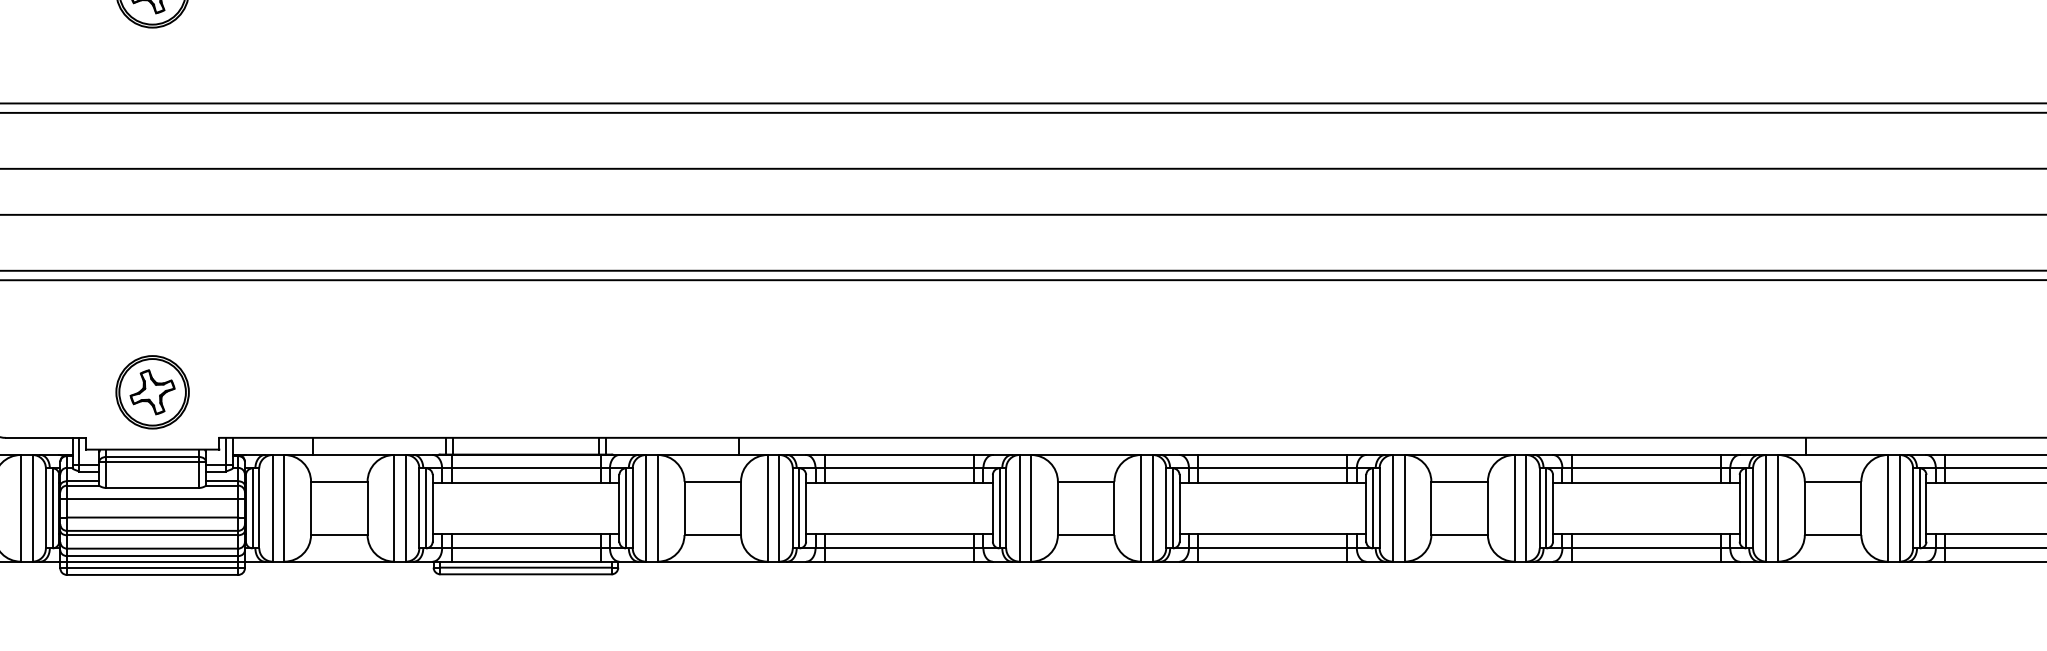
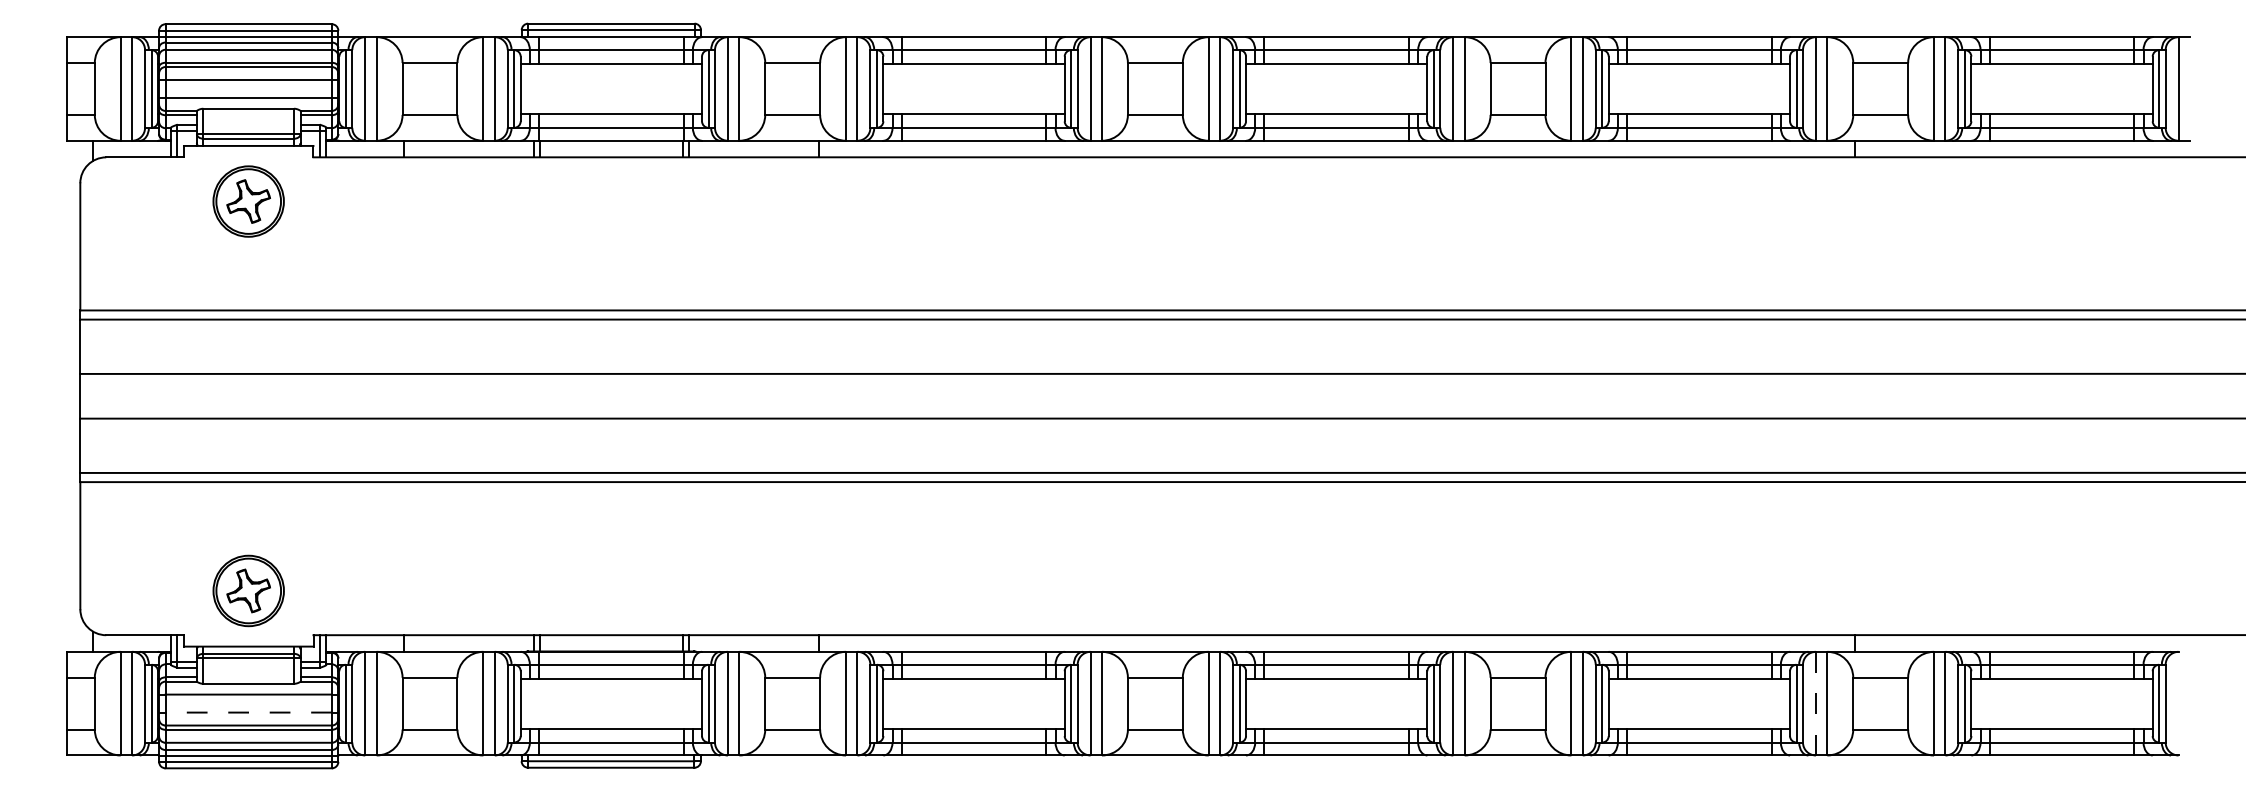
line: (1765, 508) -> (1815, 703), solid -> dashed
line: (152, 517) -> (248, 712), solid -> dashed

